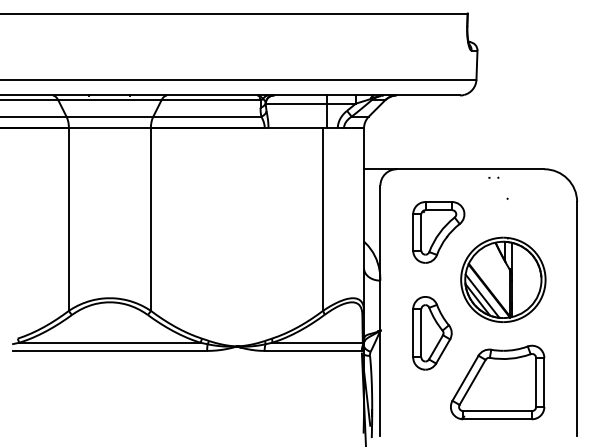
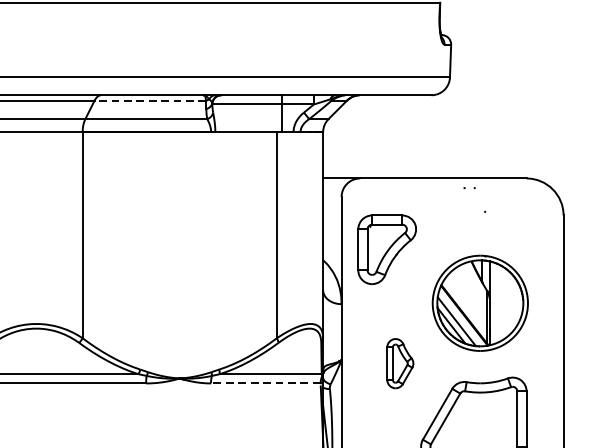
line: (210, 100) -> (149, 100), solid -> dashed
part: (438, 232) -> (386, 249), moved
part: (432, 333) -> (400, 363), size x0.6
line: (313, 350) -> (266, 382), solid -> dashed

